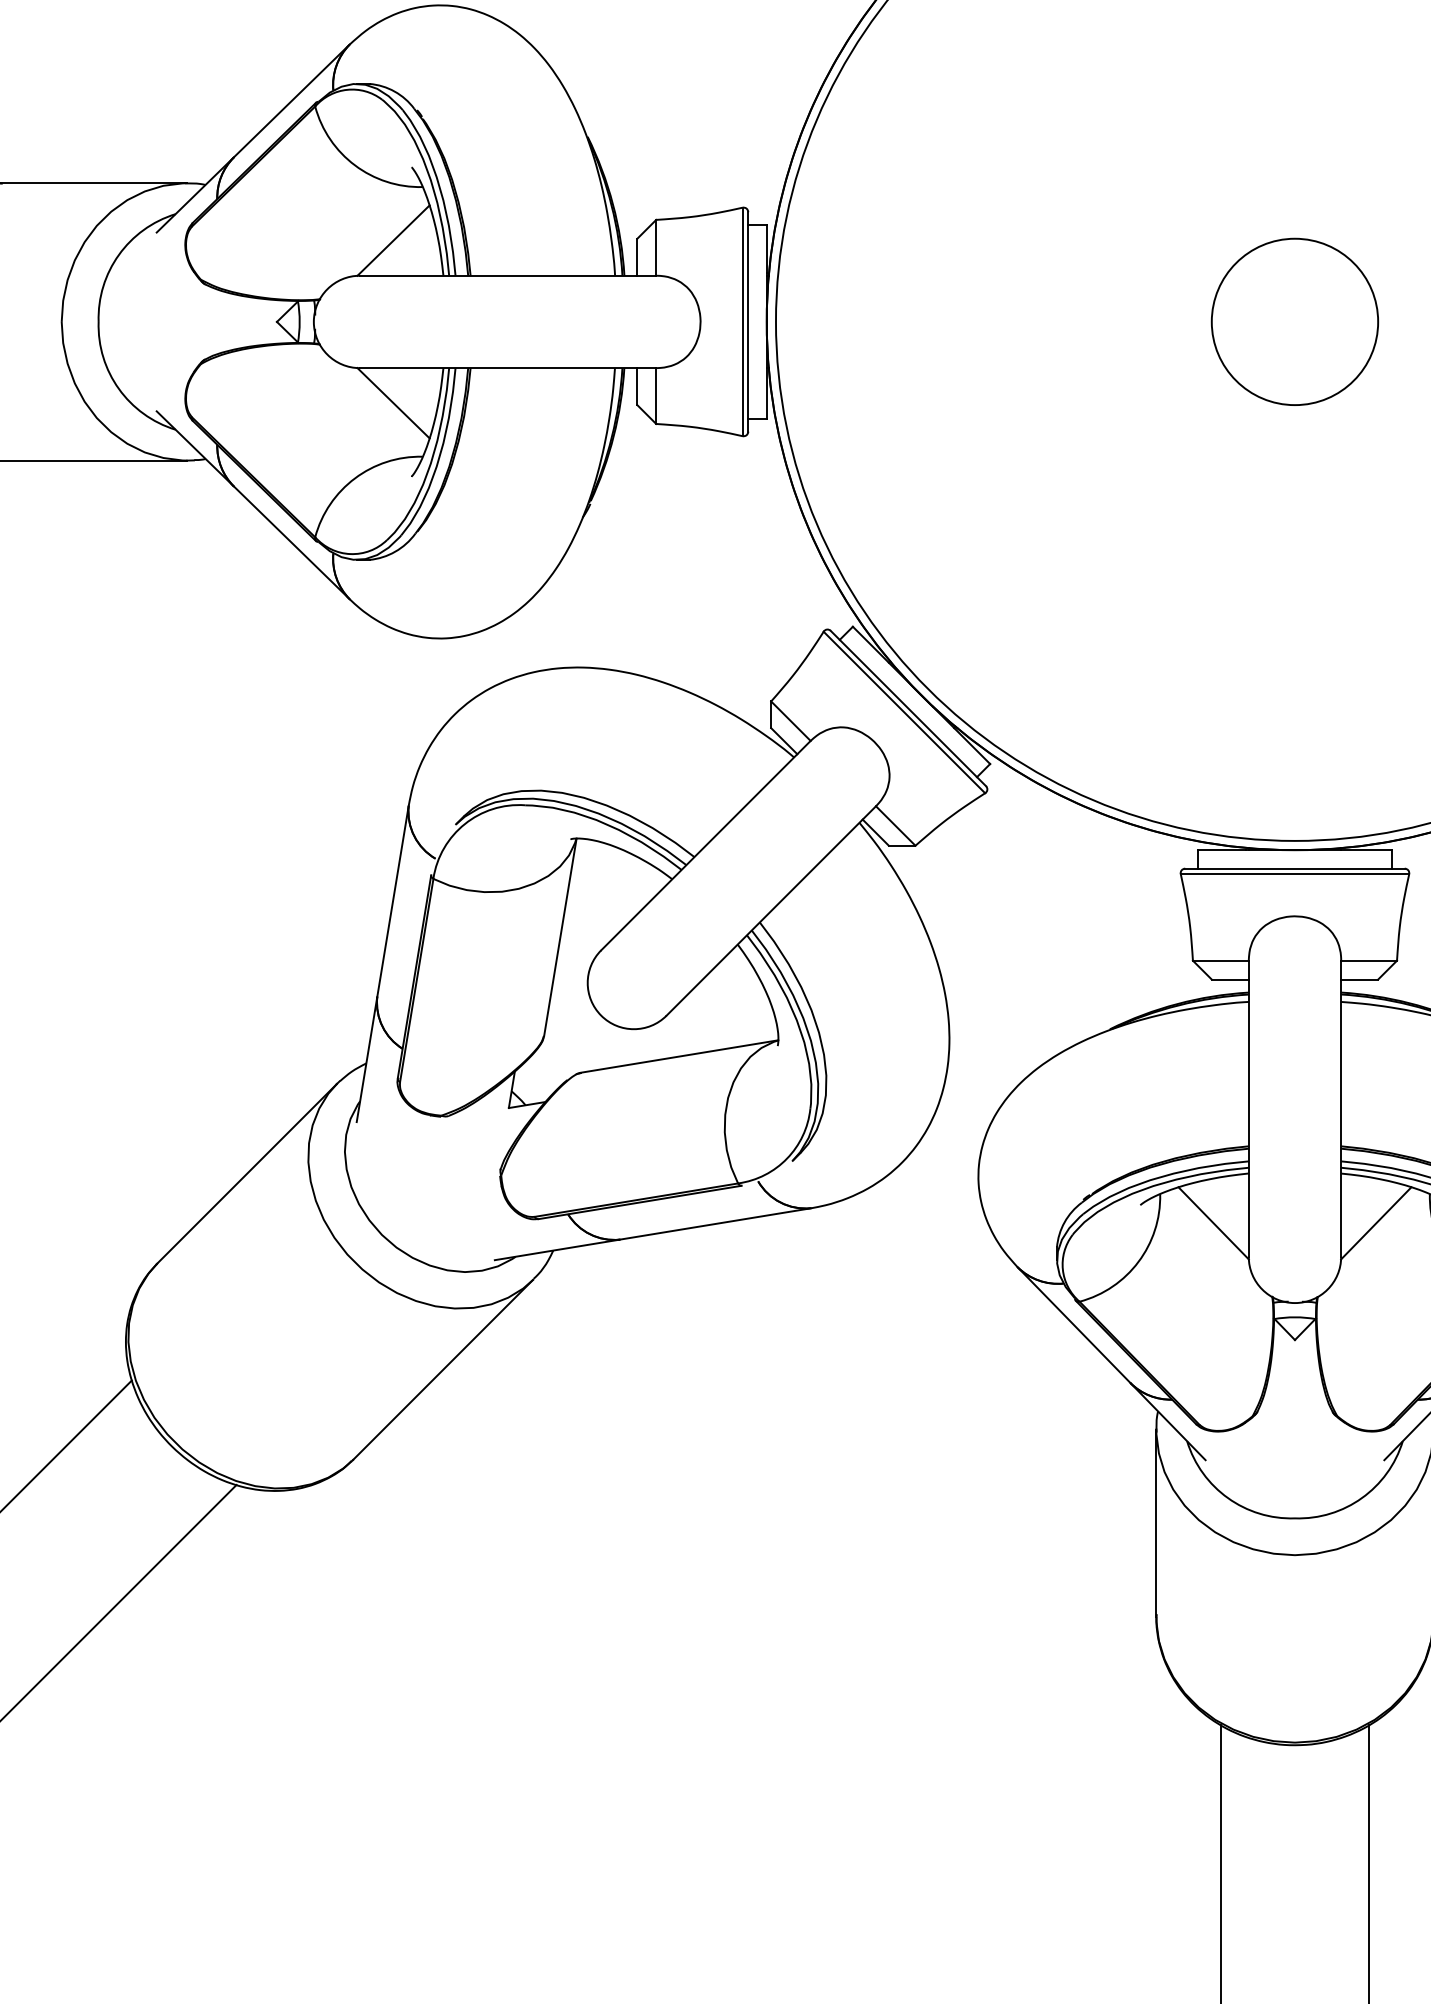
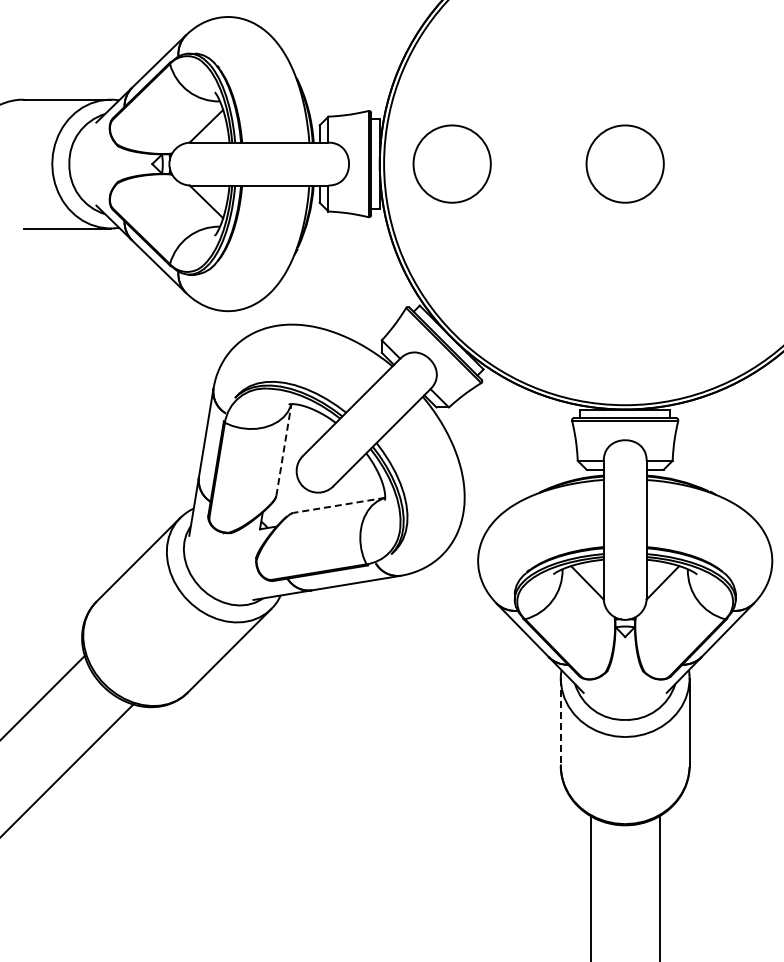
circle: (921, 320) -> (451, 163), added
line: (561, 936) -> (284, 449), solid -> dashed
line: (677, 1056) -> (338, 505), solid -> dashed
line: (1155, 1523) -> (560, 722), solid -> dashed

